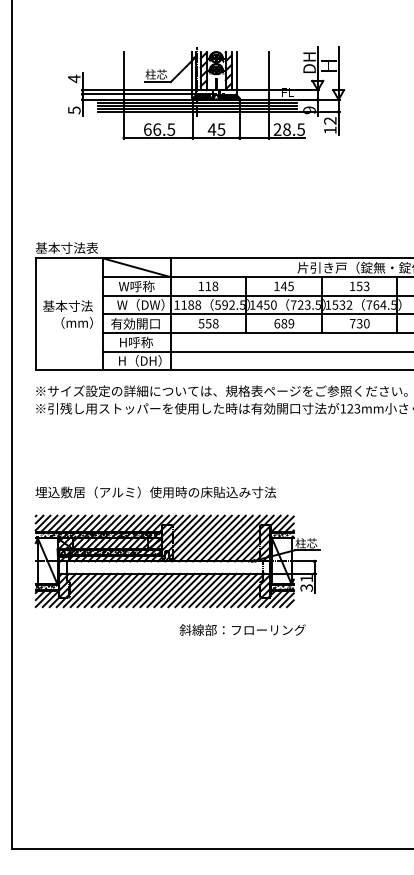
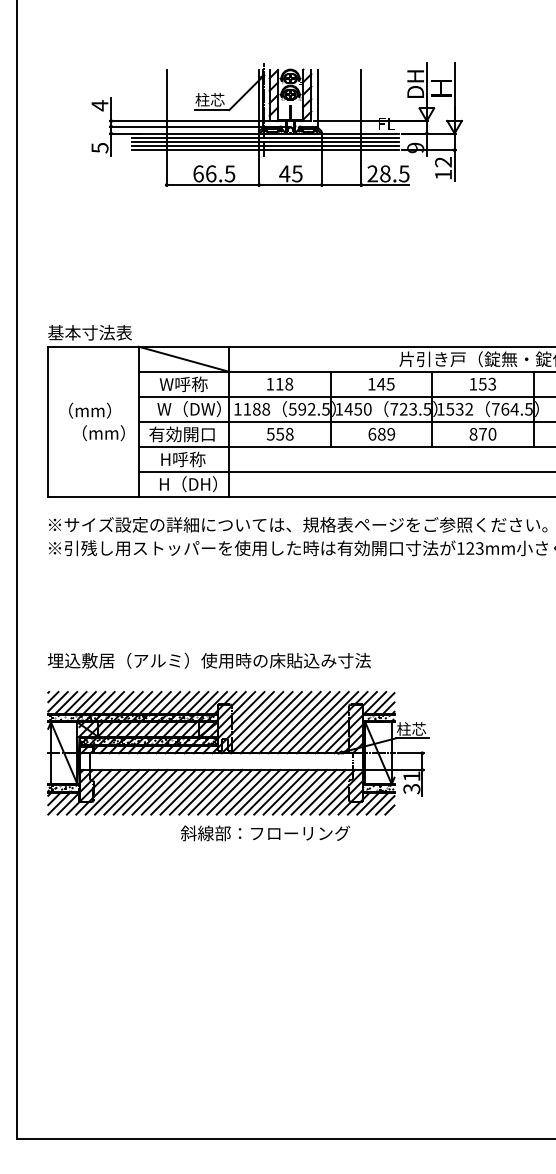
text: (67, 305) -> (90, 409), 基本寸法 -> （mm）
text: (355, 323) -> (477, 434), 730 -> 870
text: (242, 629) -> (265, 832), moved

